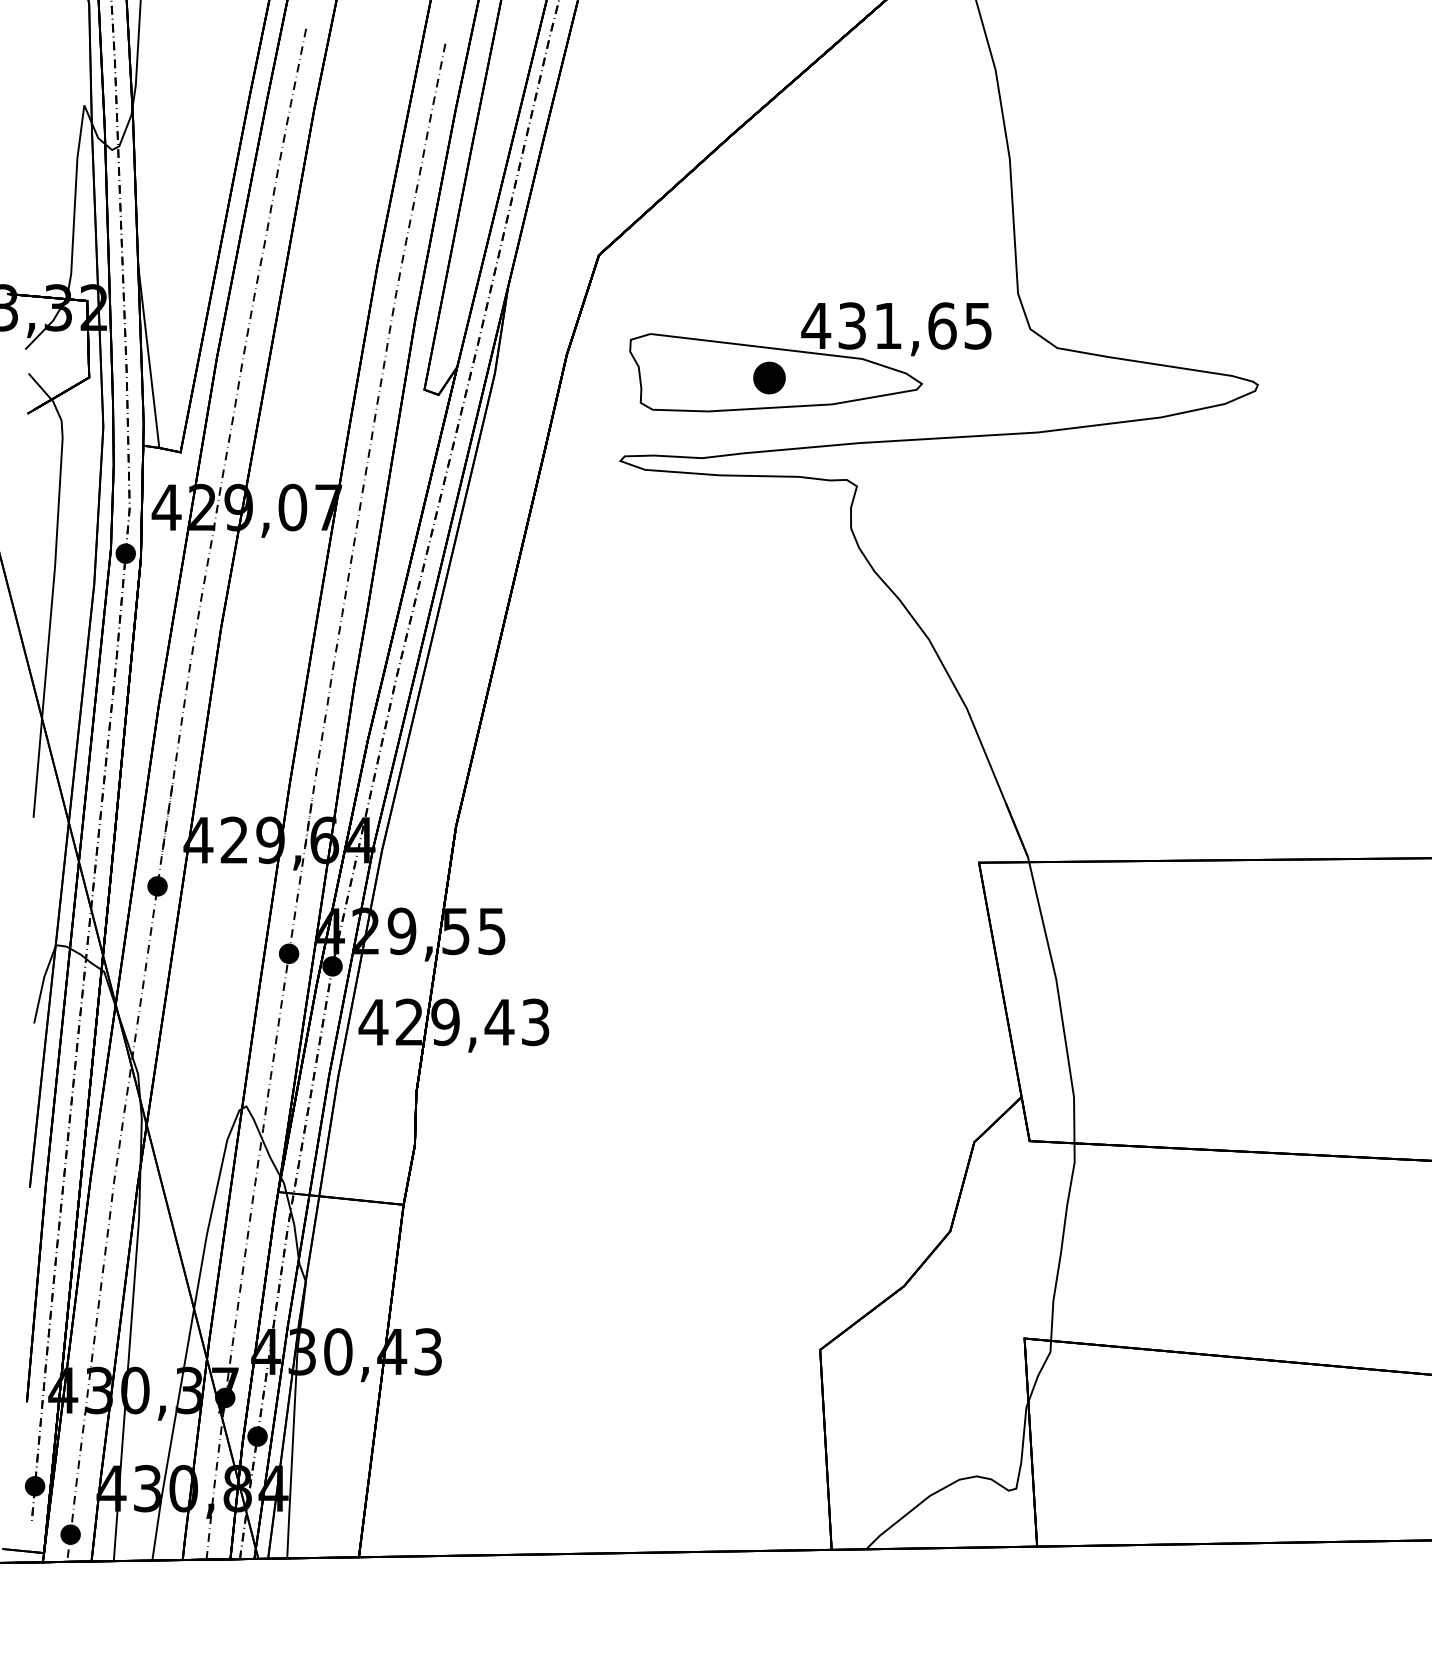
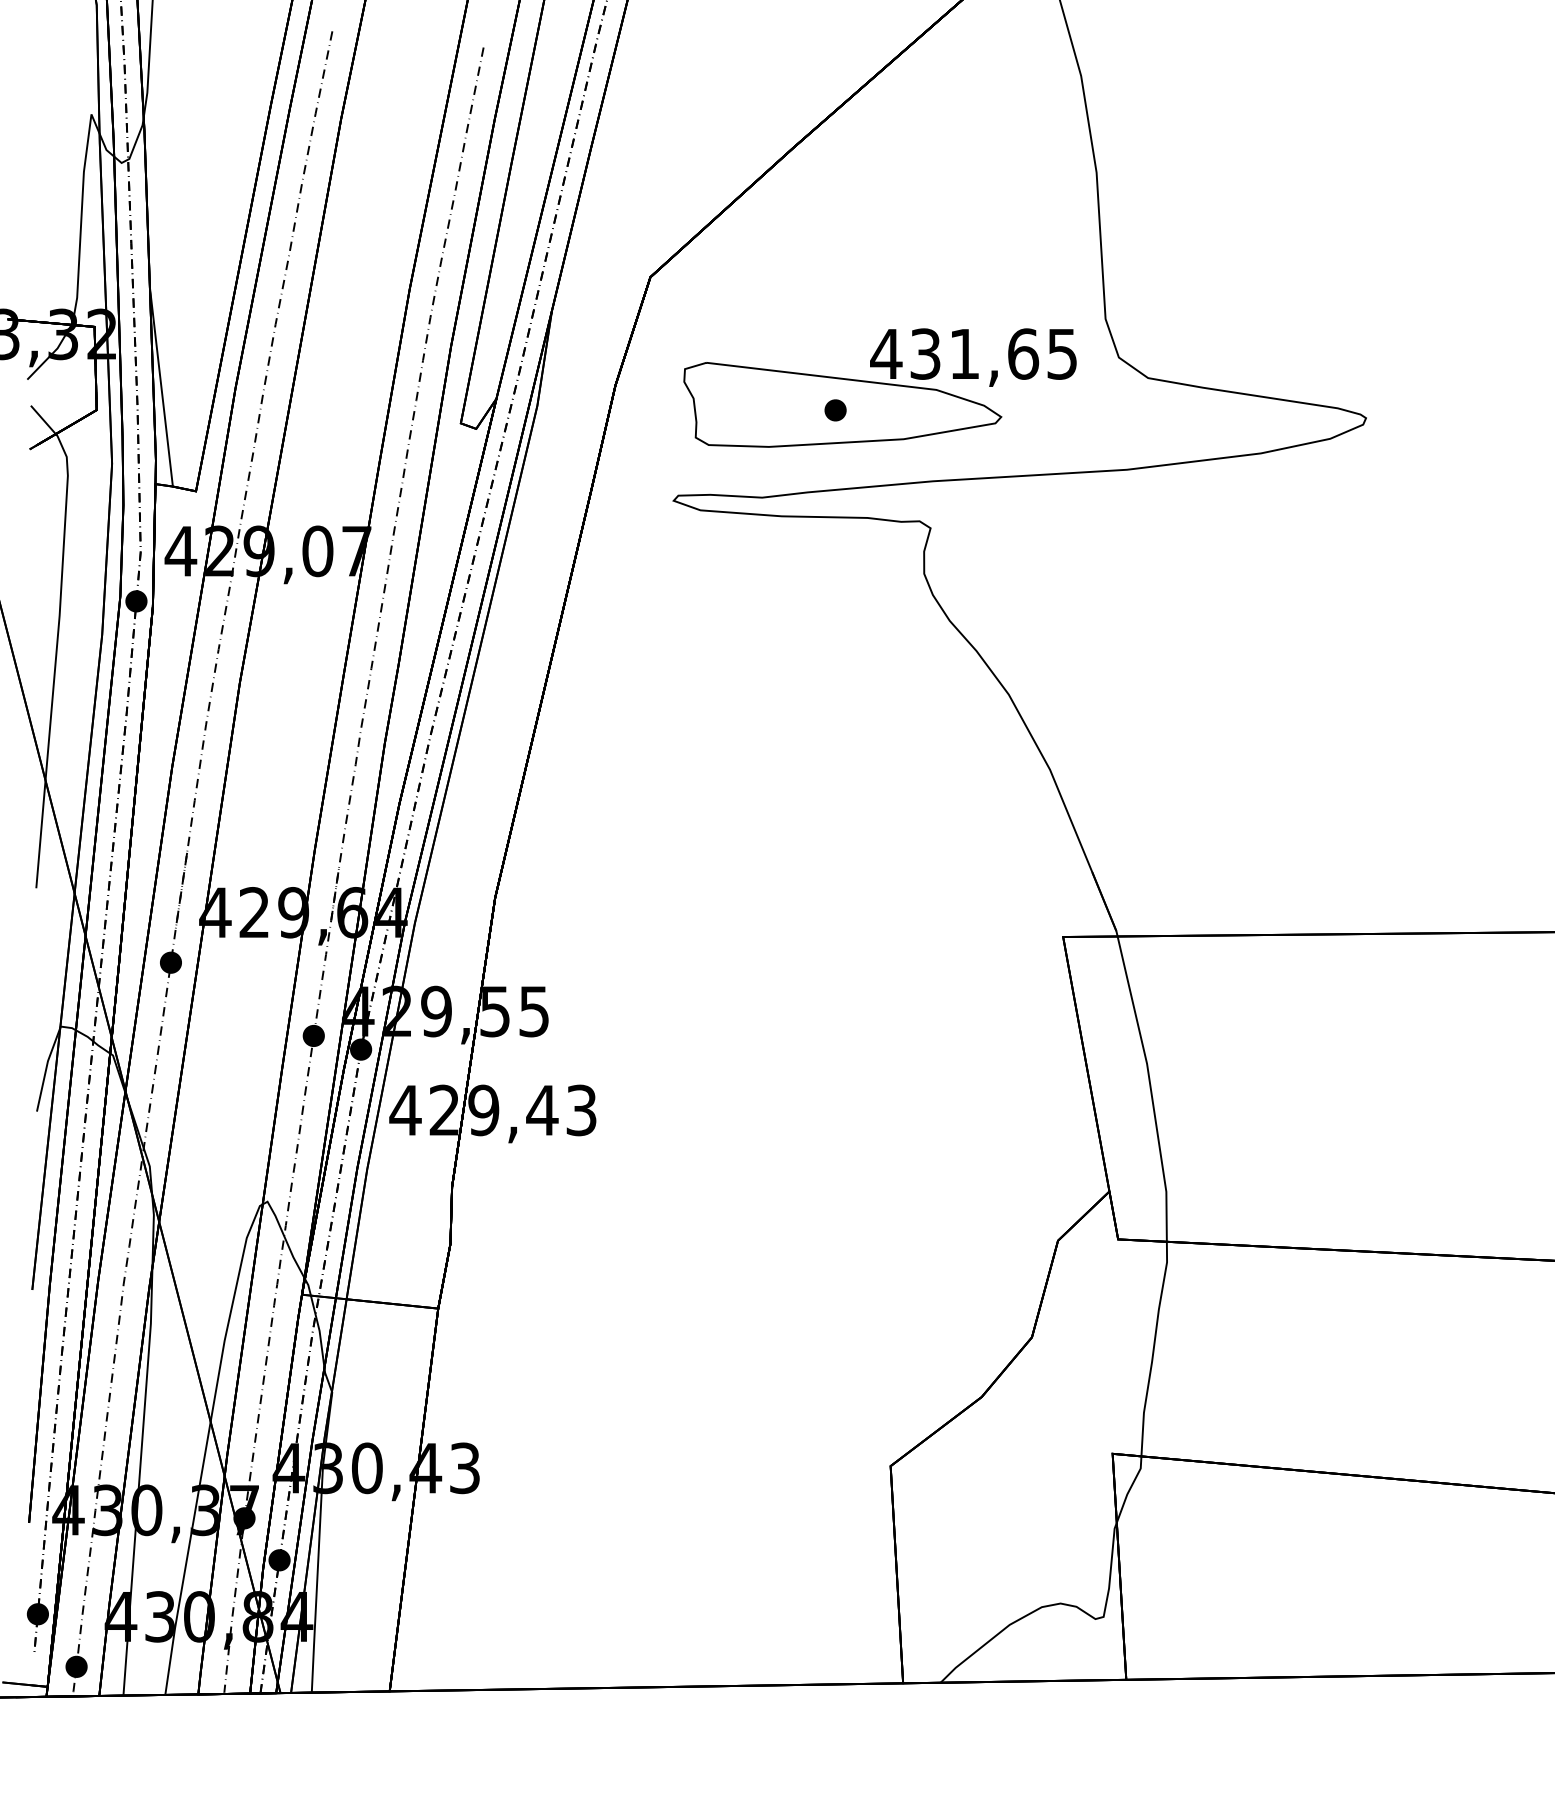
part: (769, 377) -> (835, 410), size x0.62

